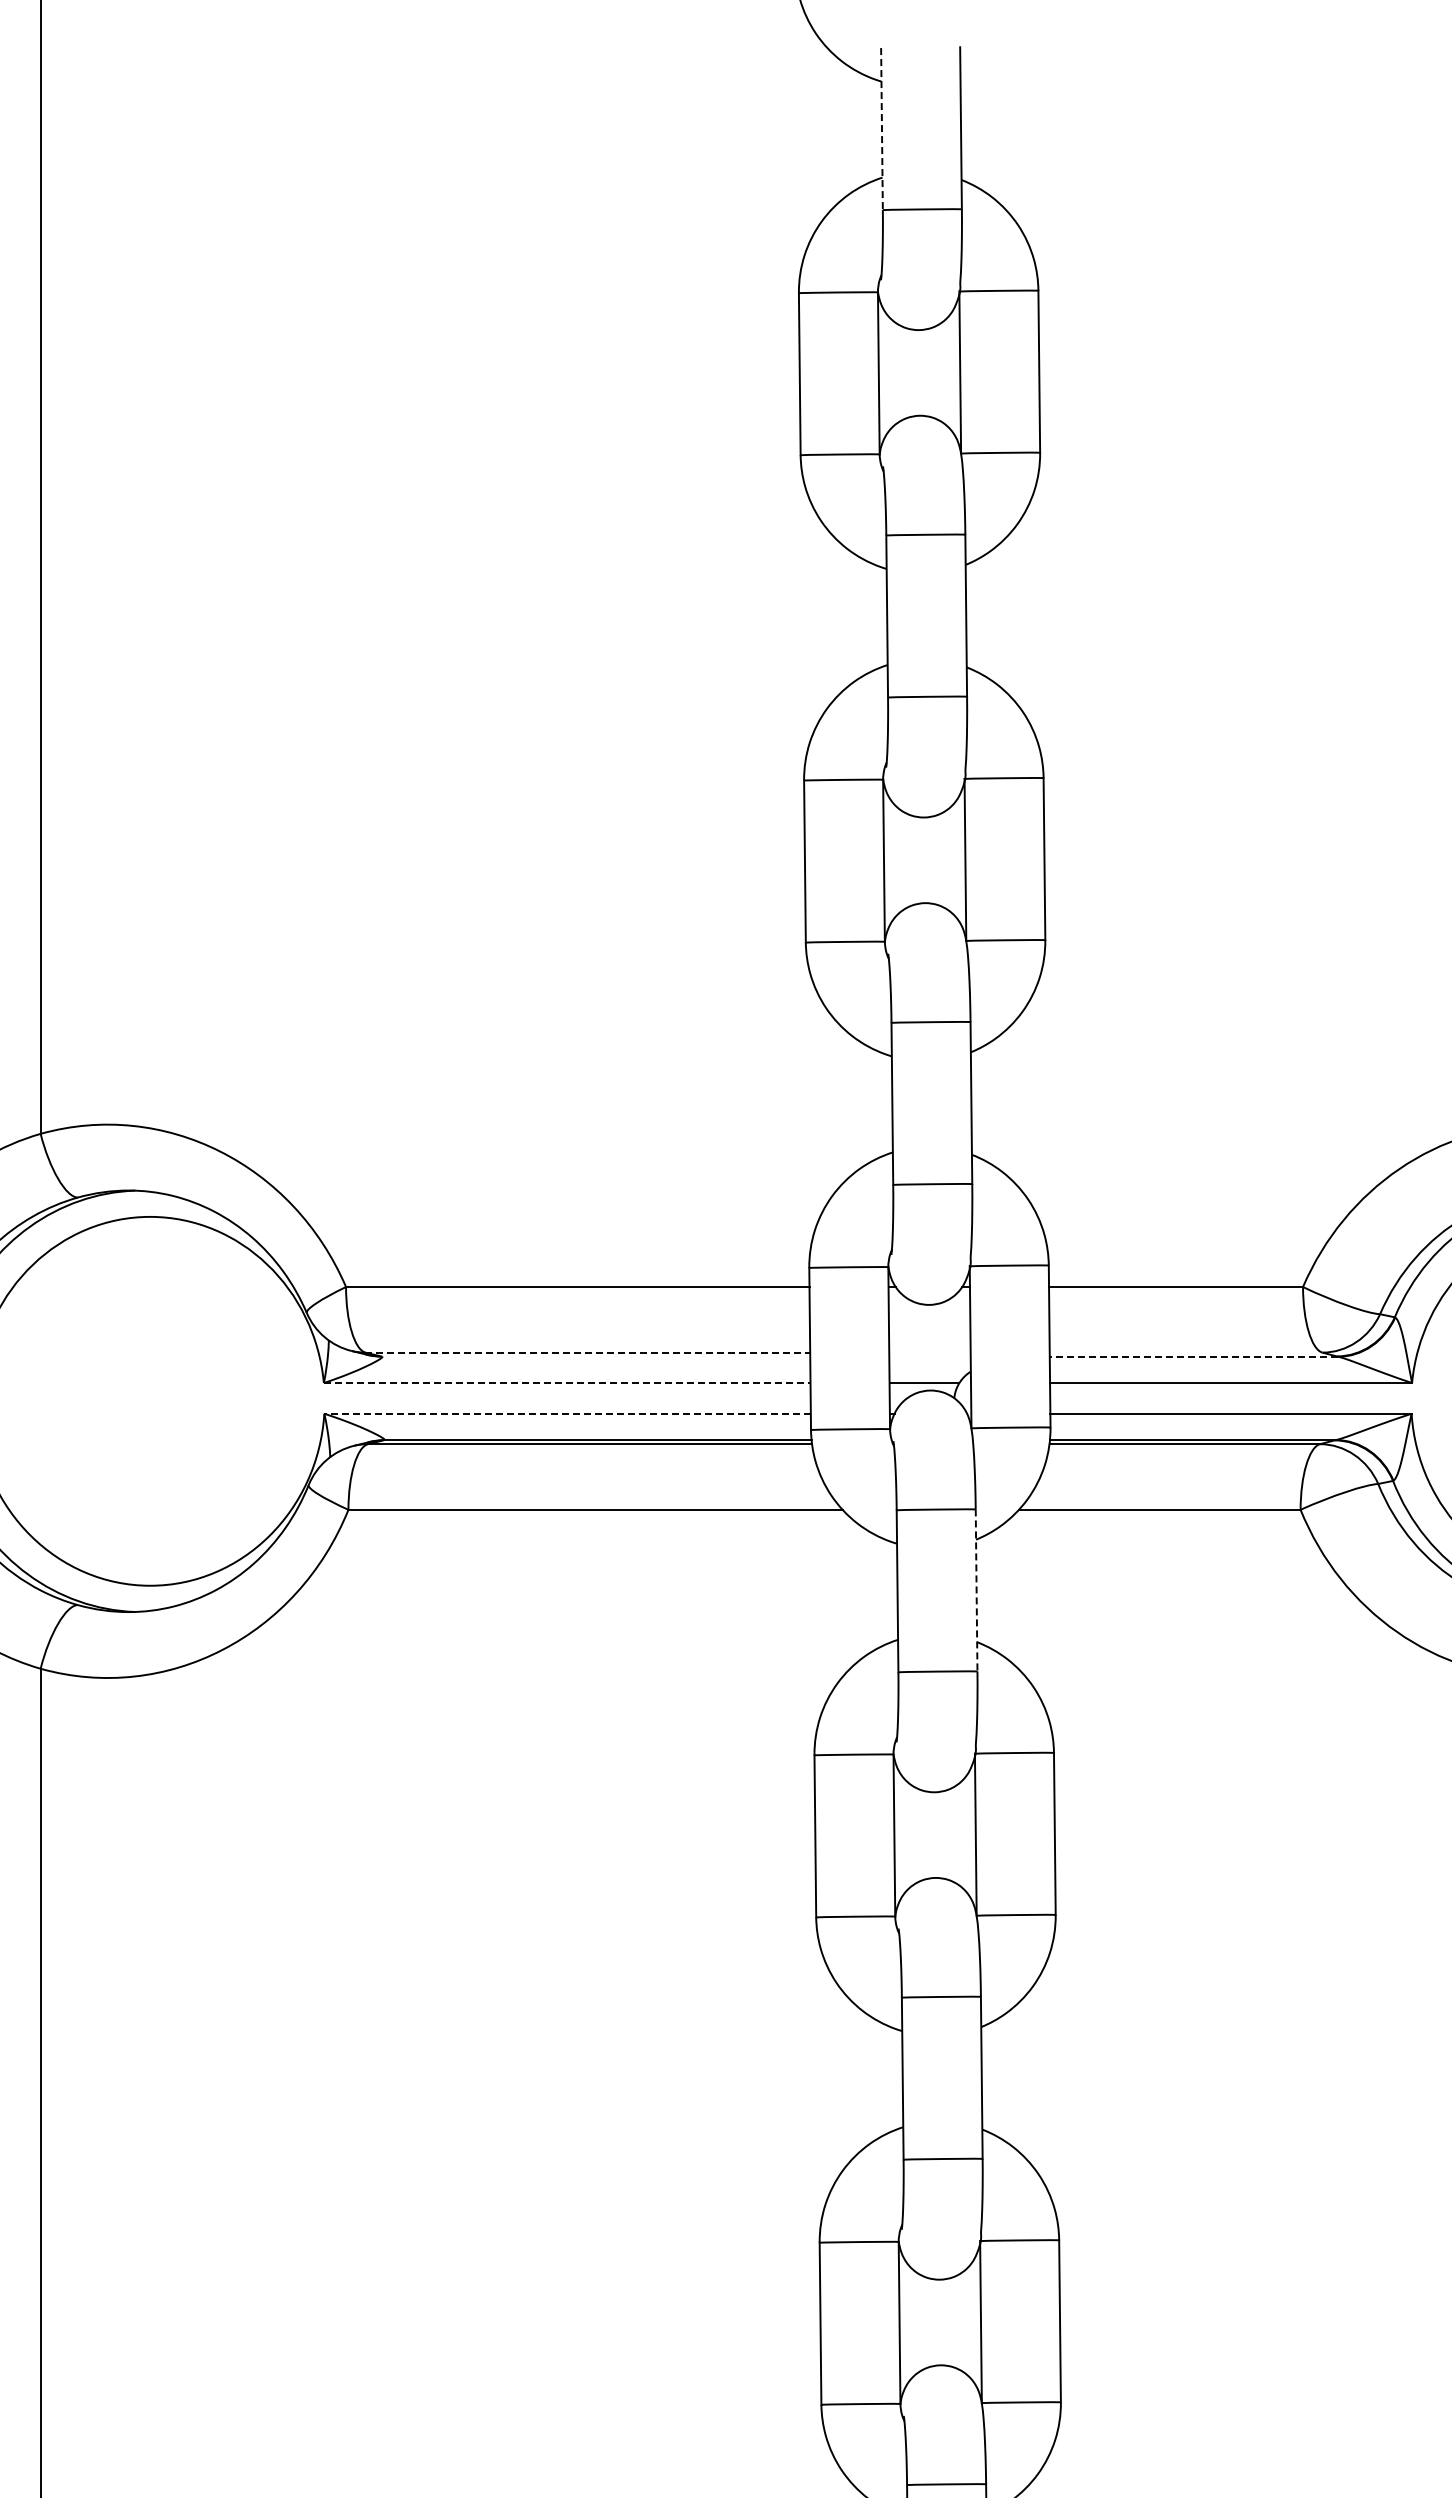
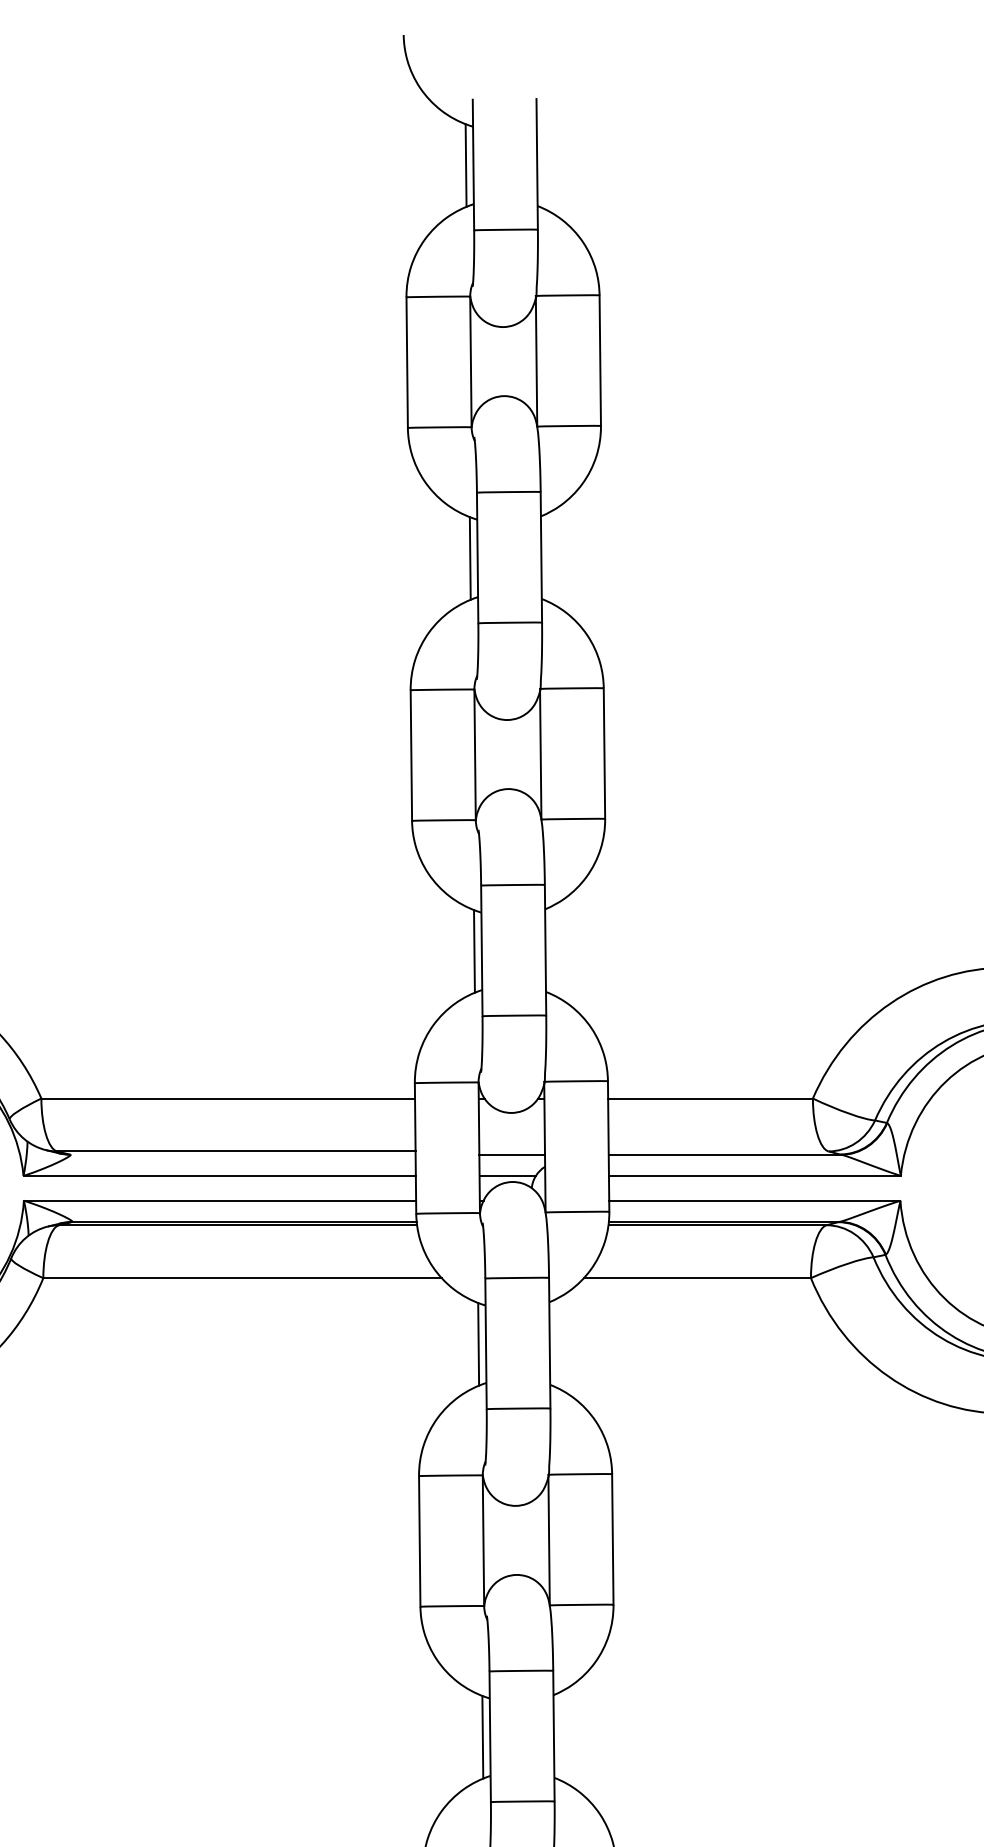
line: (872, 129) -> (465, 165), added
line: (881, 129) -> (473, 165), dashed -> solid
line: (877, 616) -> (469, 557), added
line: (882, 1104) -> (473, 951), added
line: (588, 1352) -> (236, 1151), dashed -> solid
line: (929, 1356) -> (511, 1154), added
line: (1193, 1356) -> (724, 1154), dashed -> solid
line: (567, 1383) -> (219, 1176), dashed -> solid
line: (567, 1413) -> (219, 1200), dashed -> solid
line: (976, 1590) -> (549, 1343), dashed -> solid
line: (887, 1591) -> (477, 1344), added
line: (893, 2079) -> (482, 1737), added

